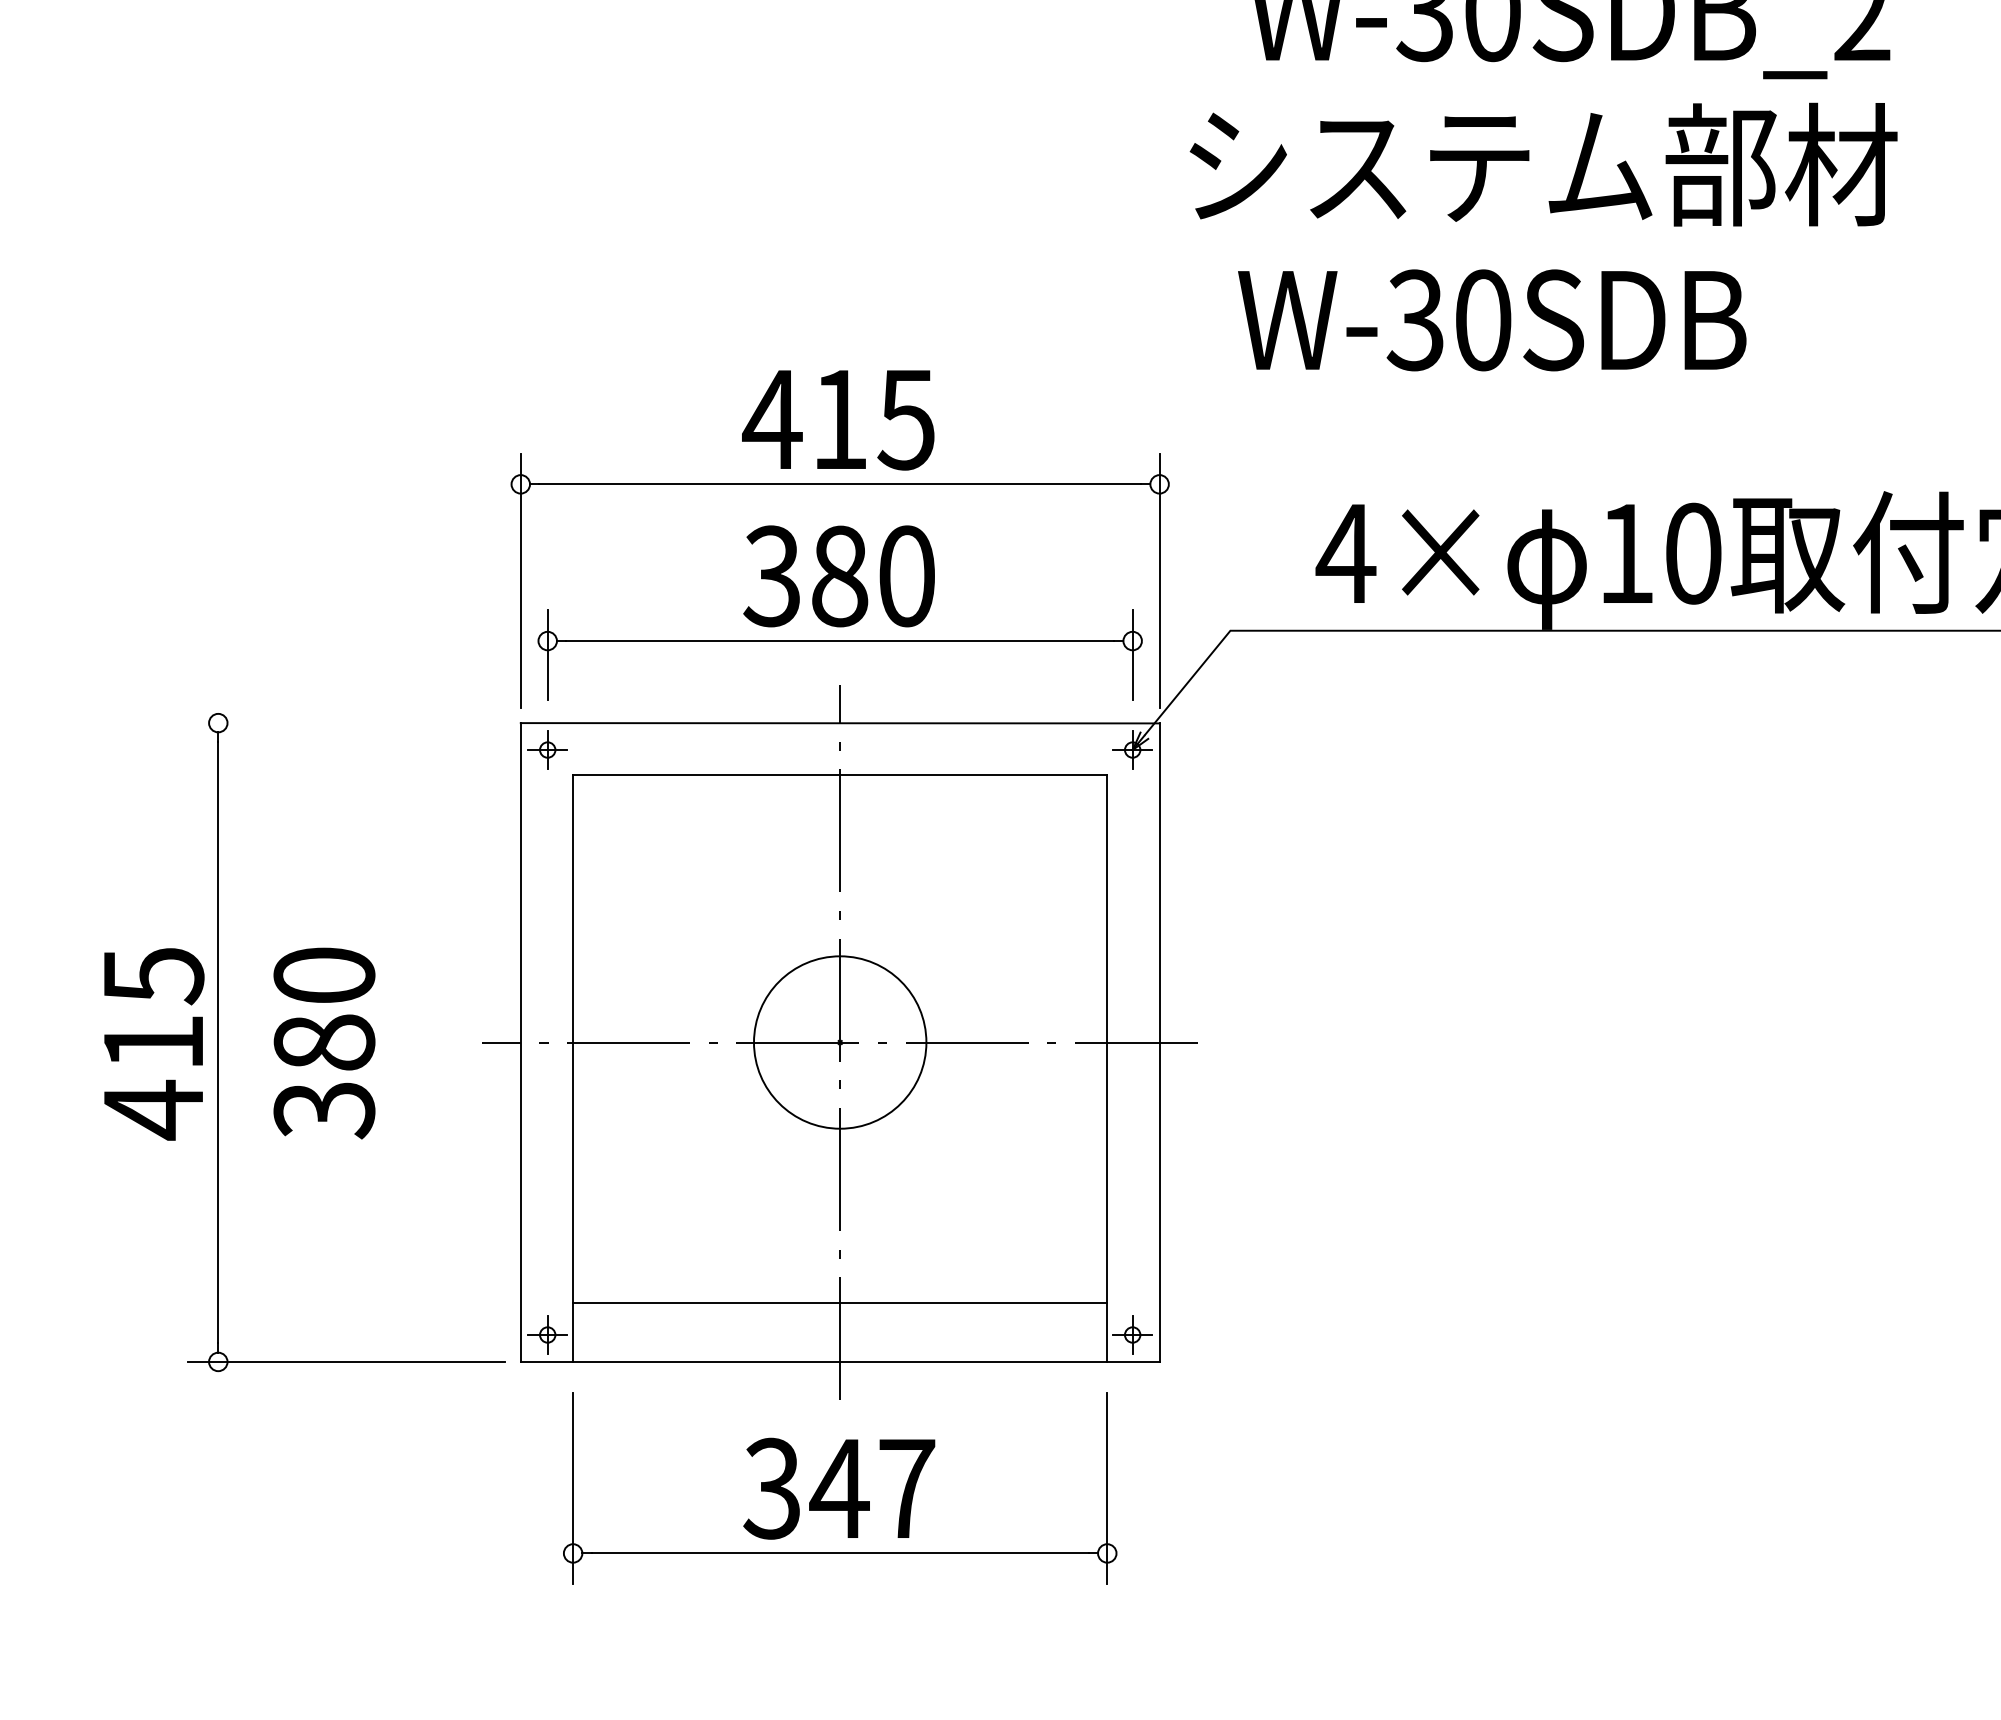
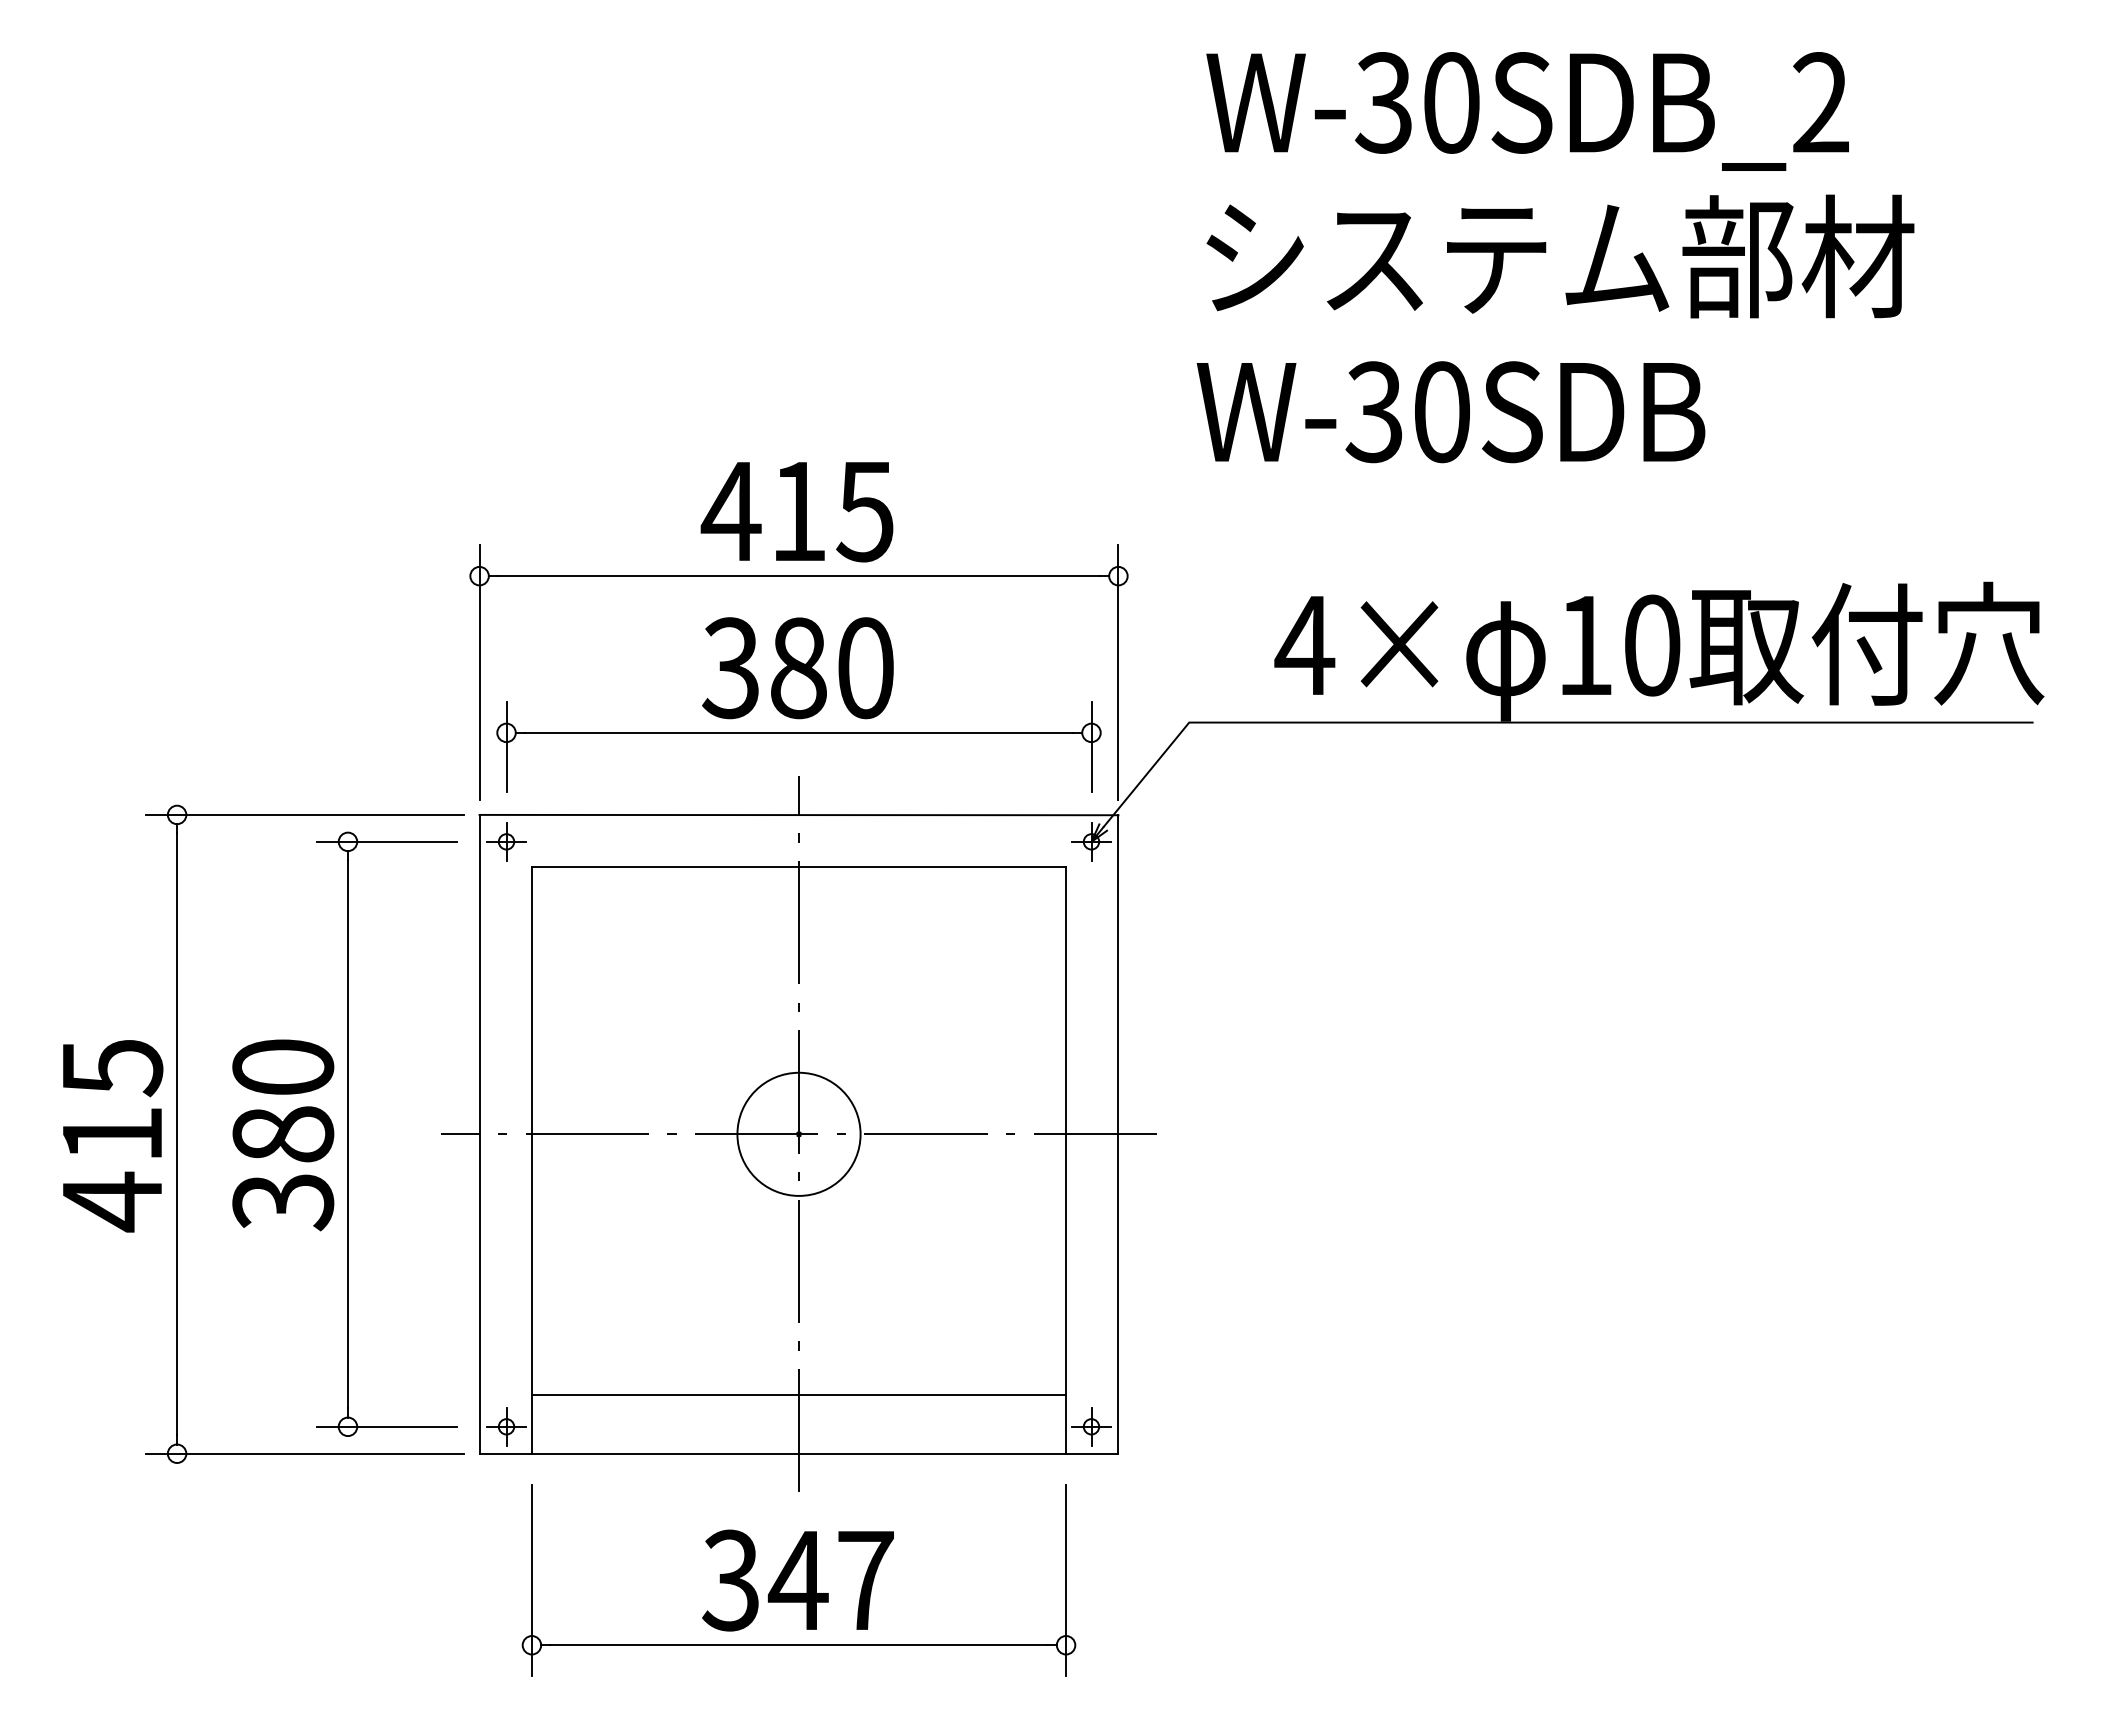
text: (1543, 164) -> (1560, 256), moved
line: (346, 722) -> (305, 814), added
part: (389, 1041) -> (348, 1133), added
circle: (839, 1041) -> (798, 1133), size x0.71

